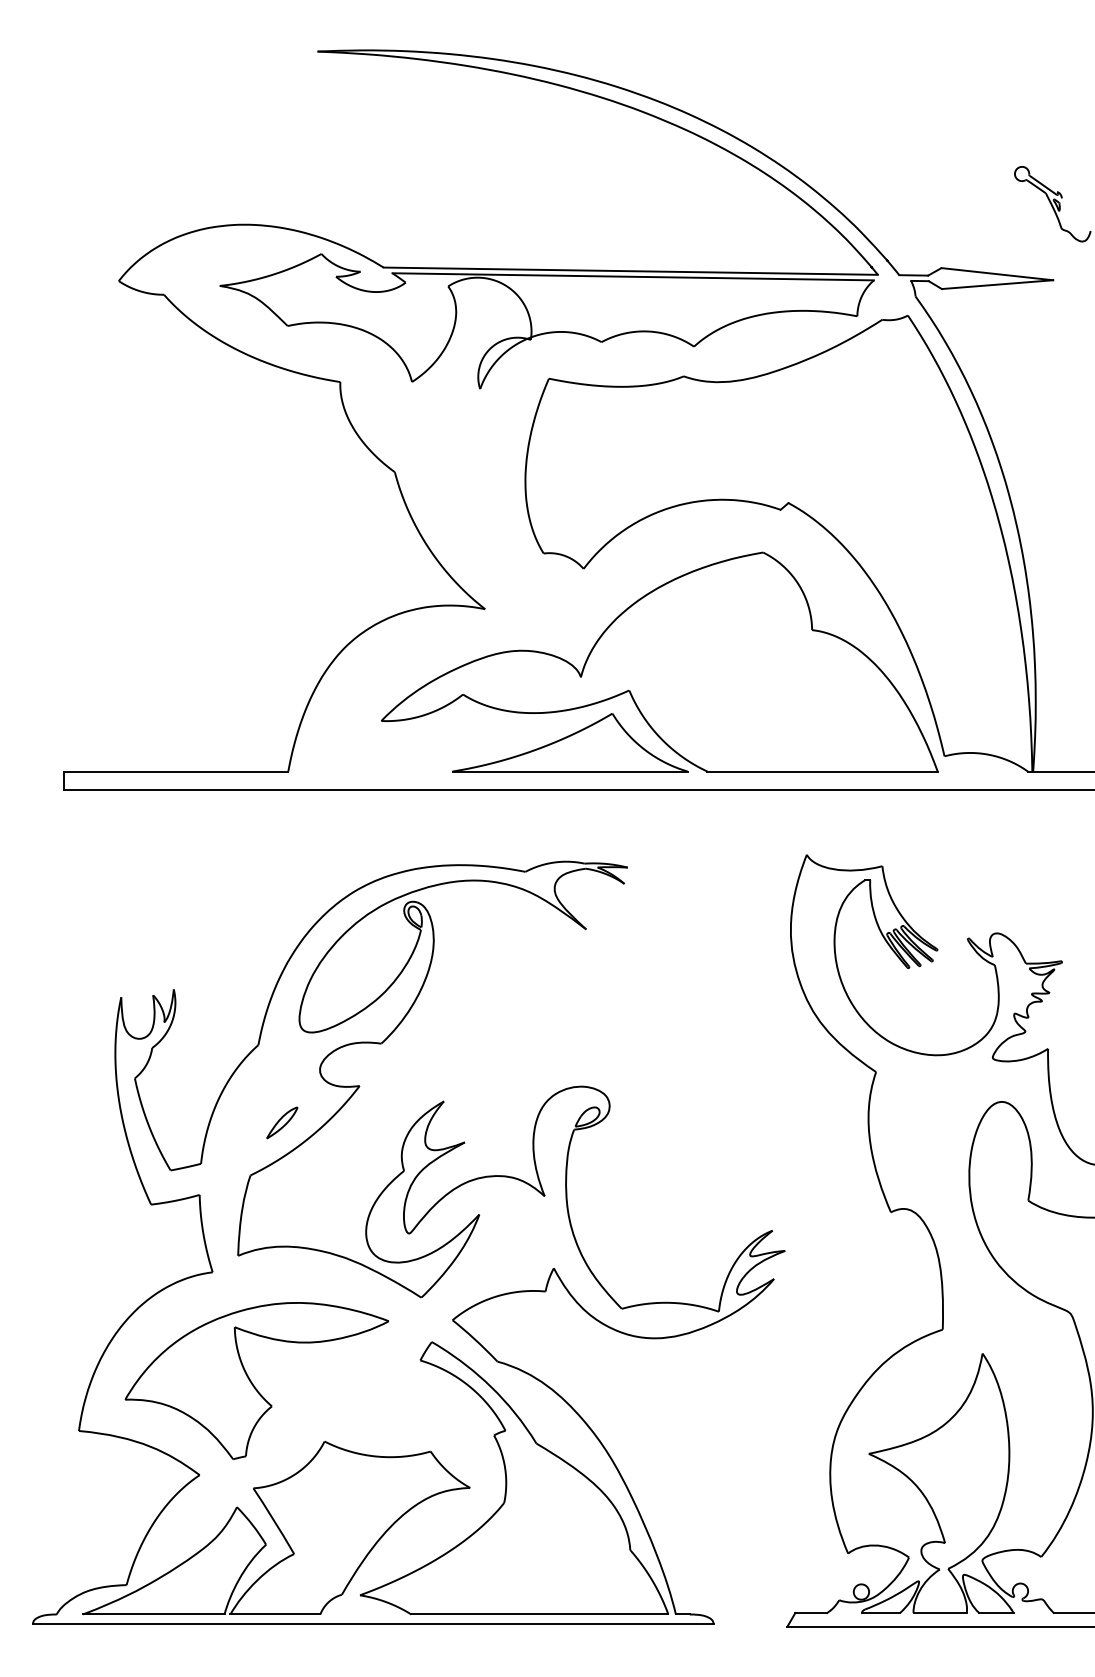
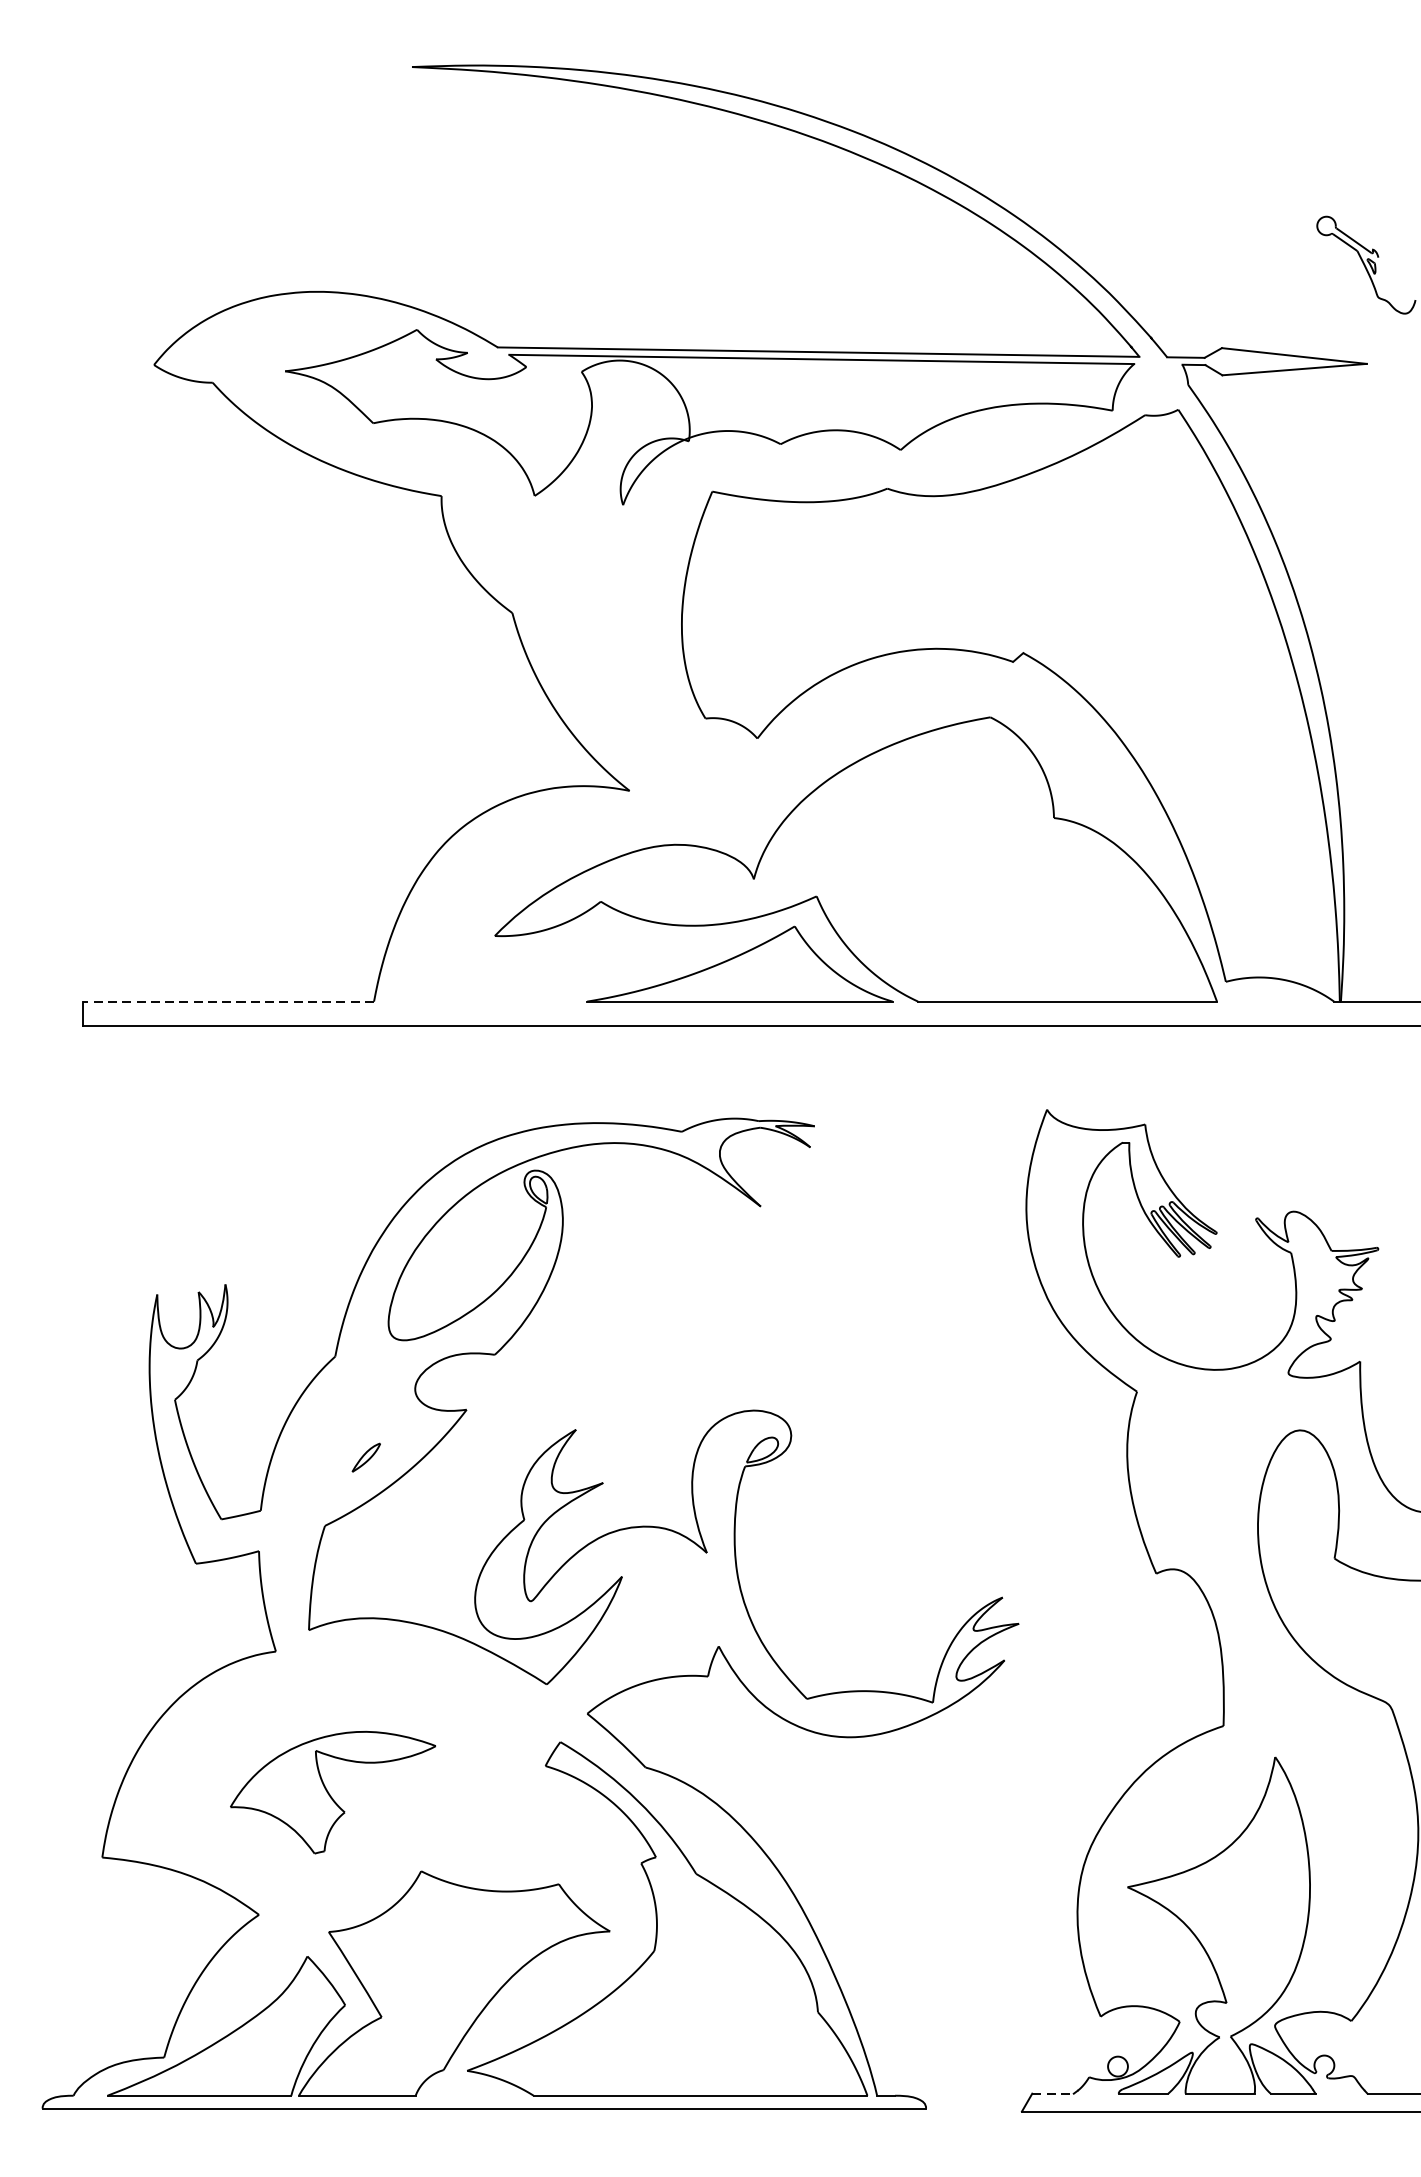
line: (175, 771) -> (227, 1001), solid -> dashed
part: (282, 1122) -> (366, 1457), size x0.7
part: (256, 1380) -> (332, 1792), size x0.6
line: (811, 1612) -> (1053, 2093), solid -> dashed

